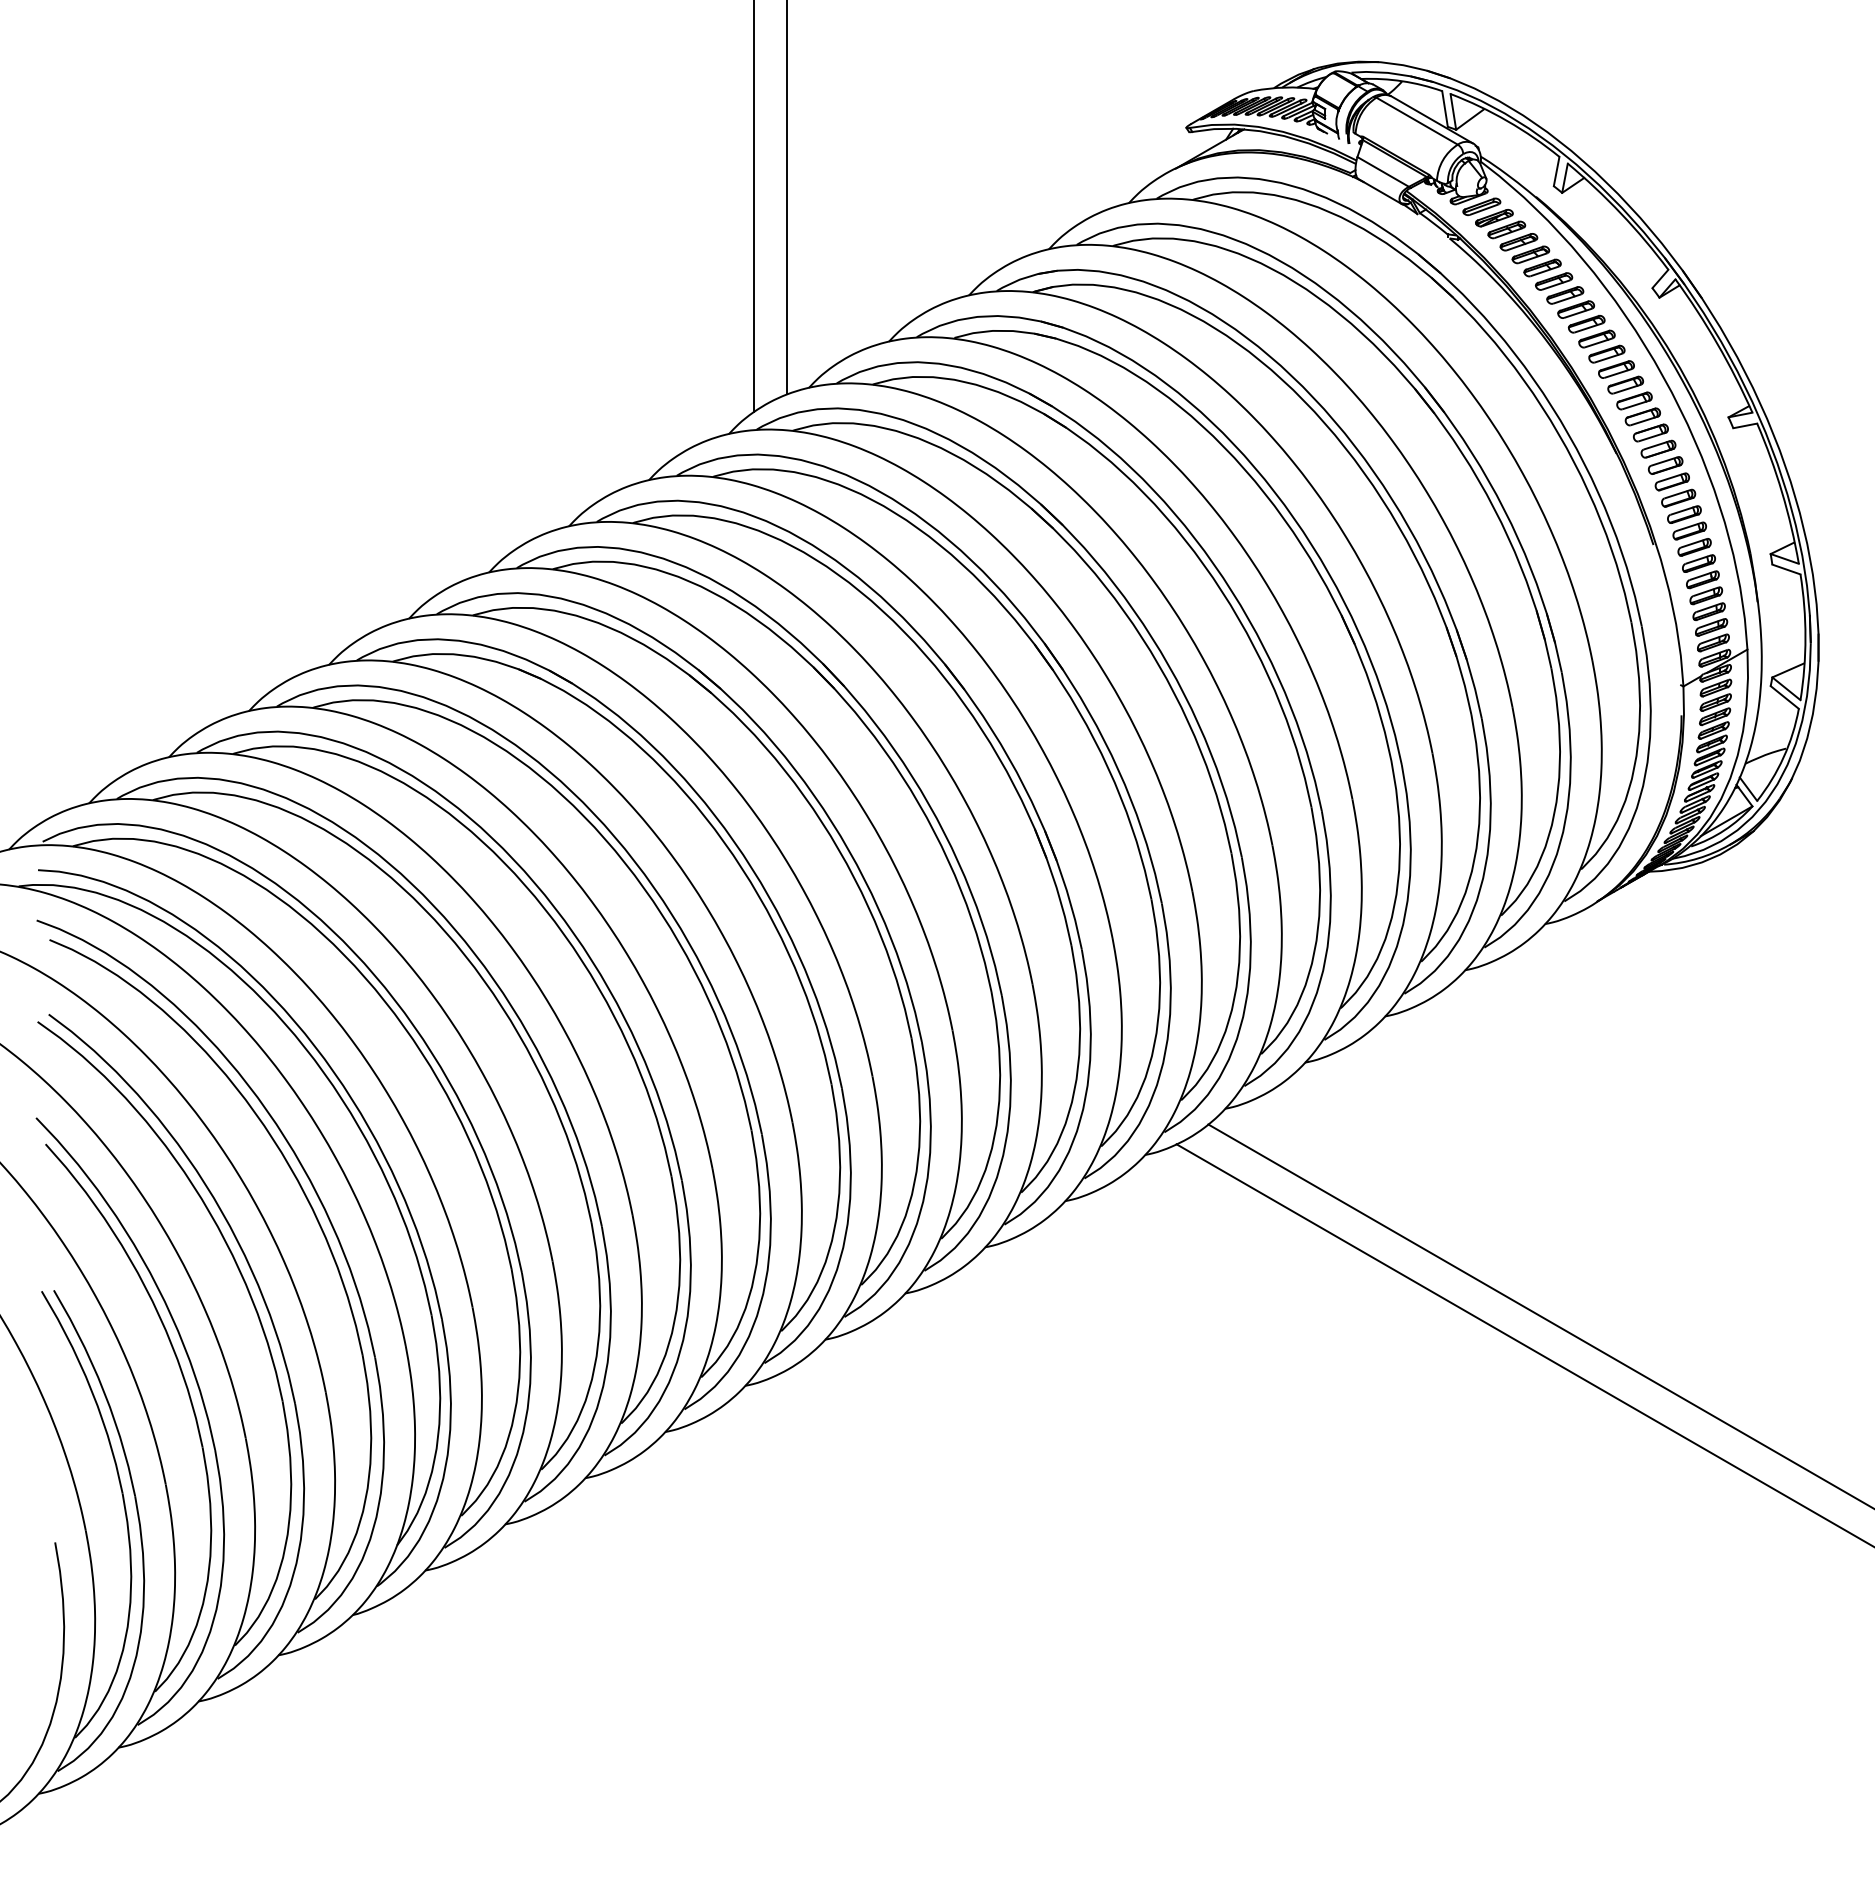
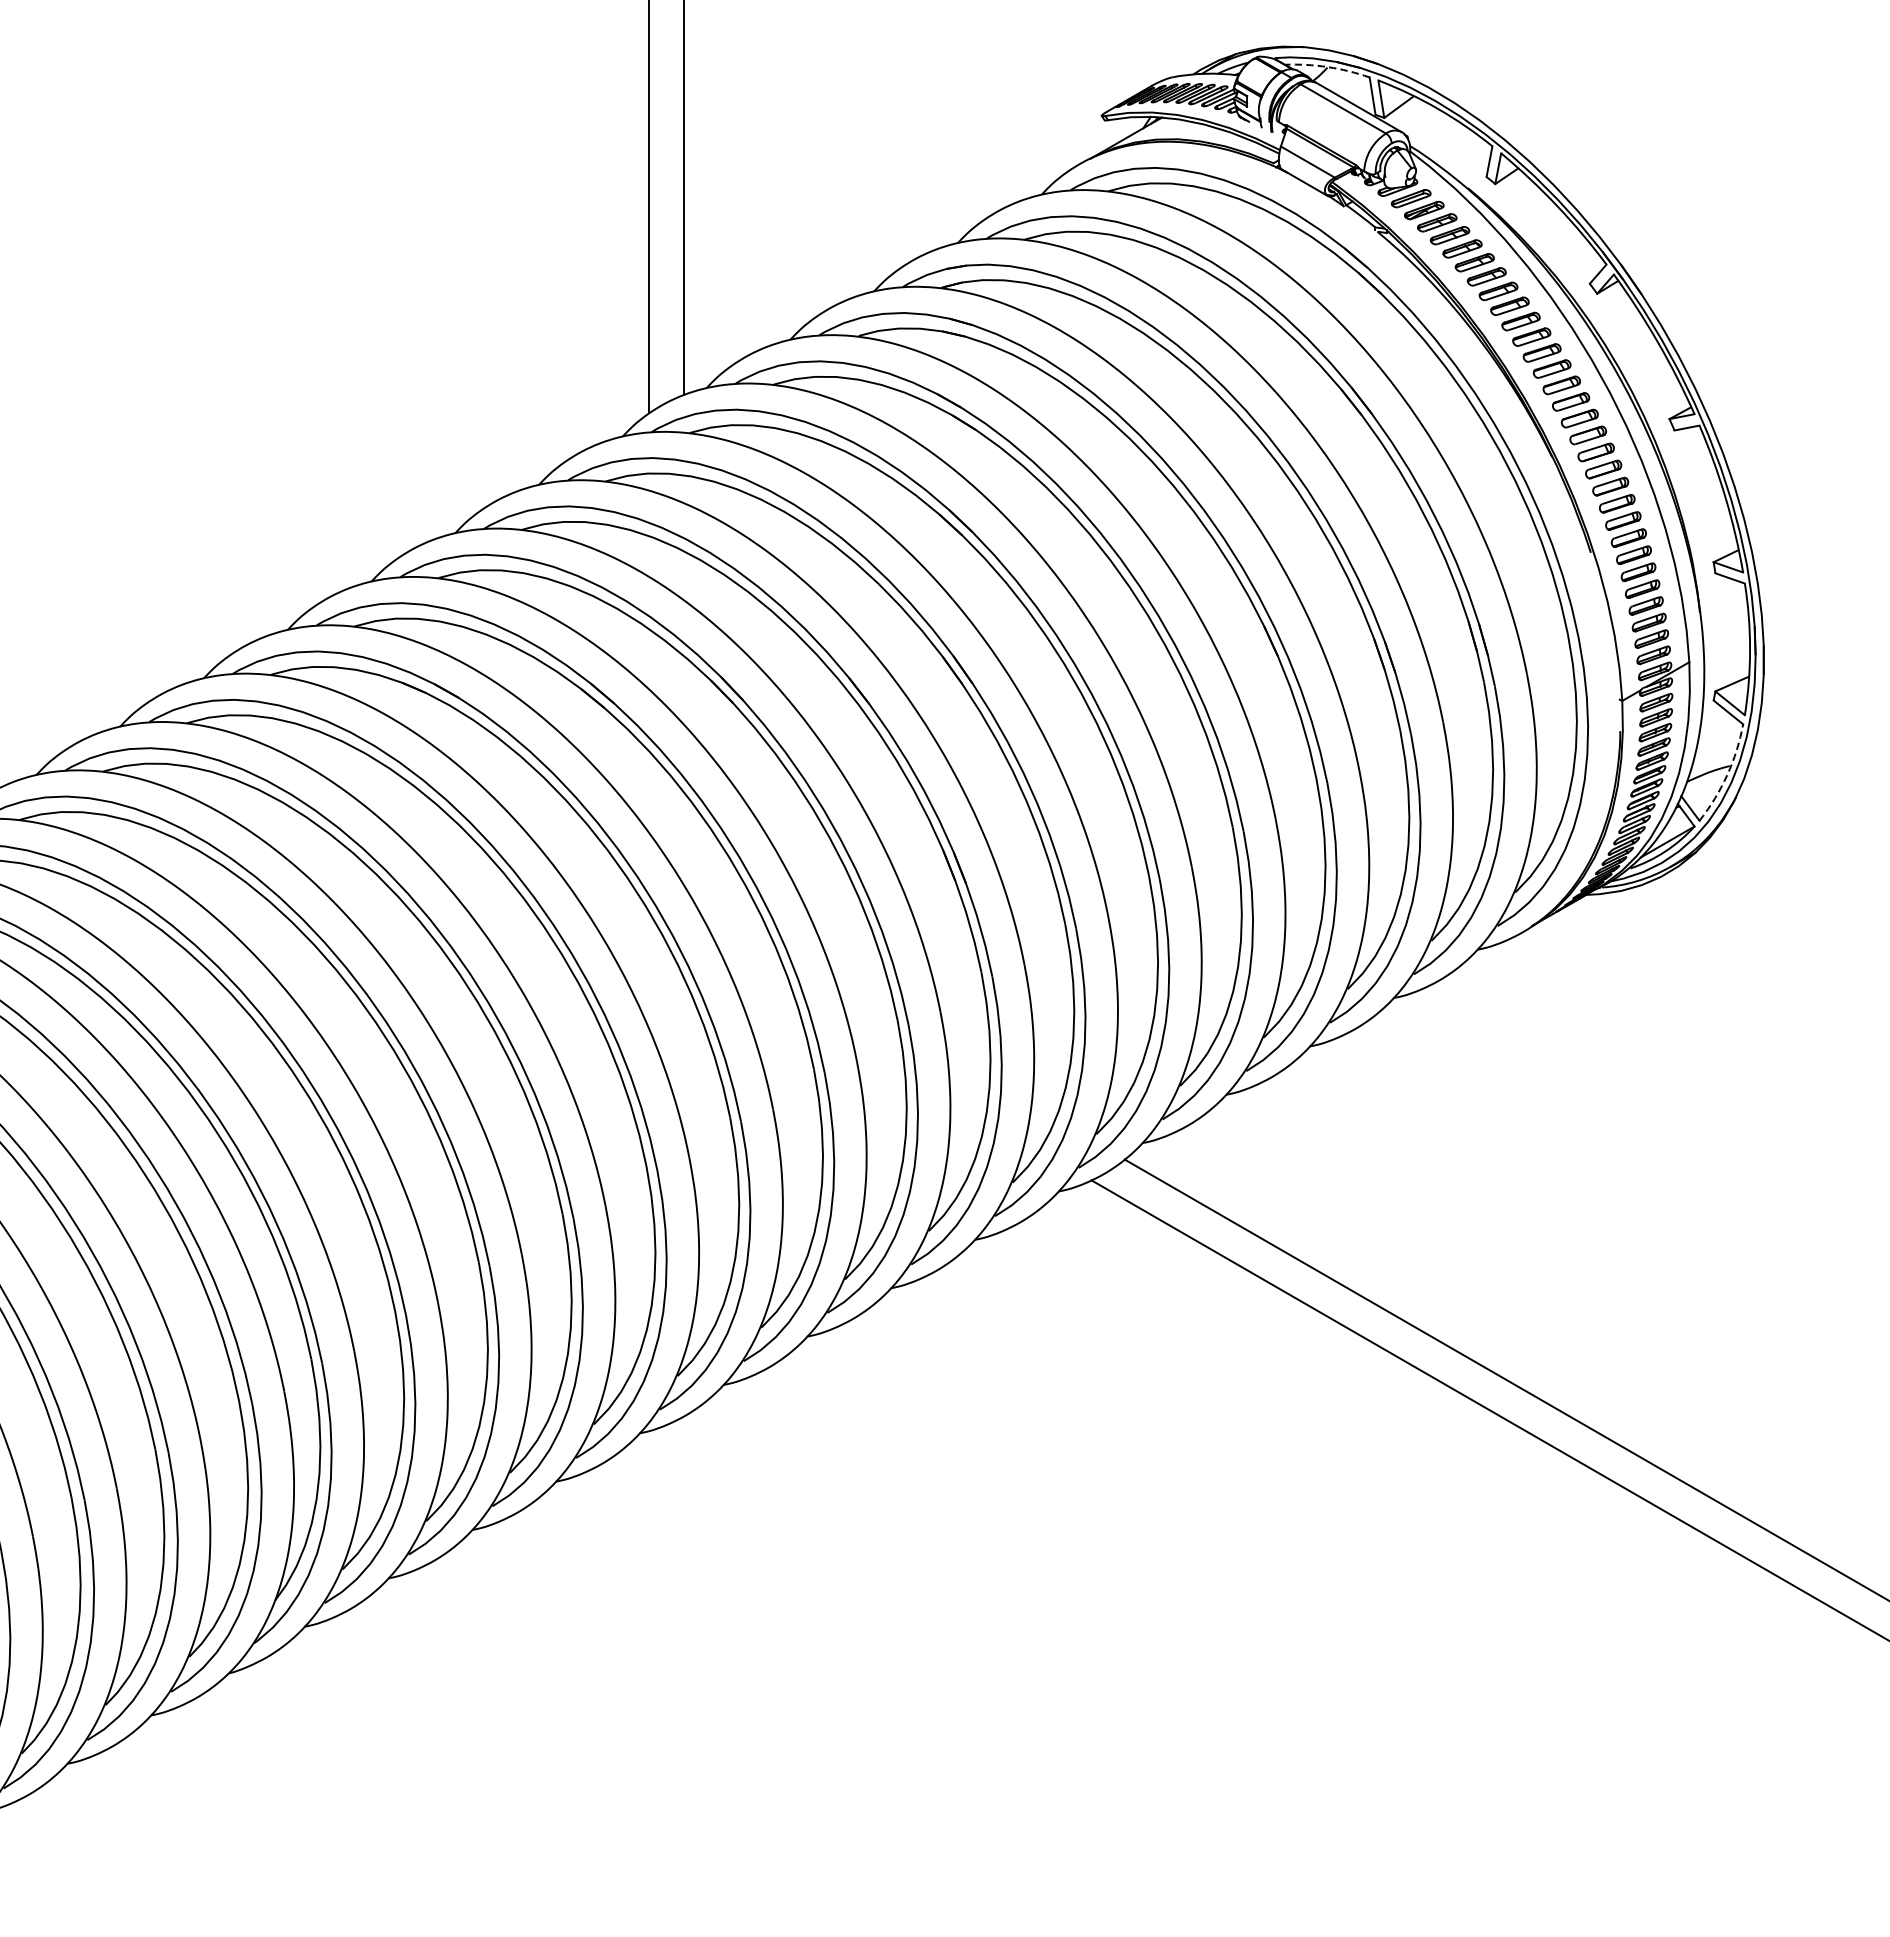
arc: (1402, 81) -> (1328, 67), solid -> dashed
arc: (1783, 757) -> (1727, 775), solid -> dashed

